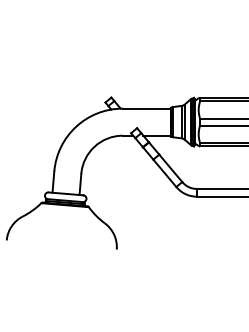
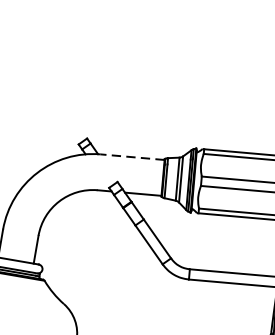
line: (146, 108) -> (132, 157), solid -> dashed

